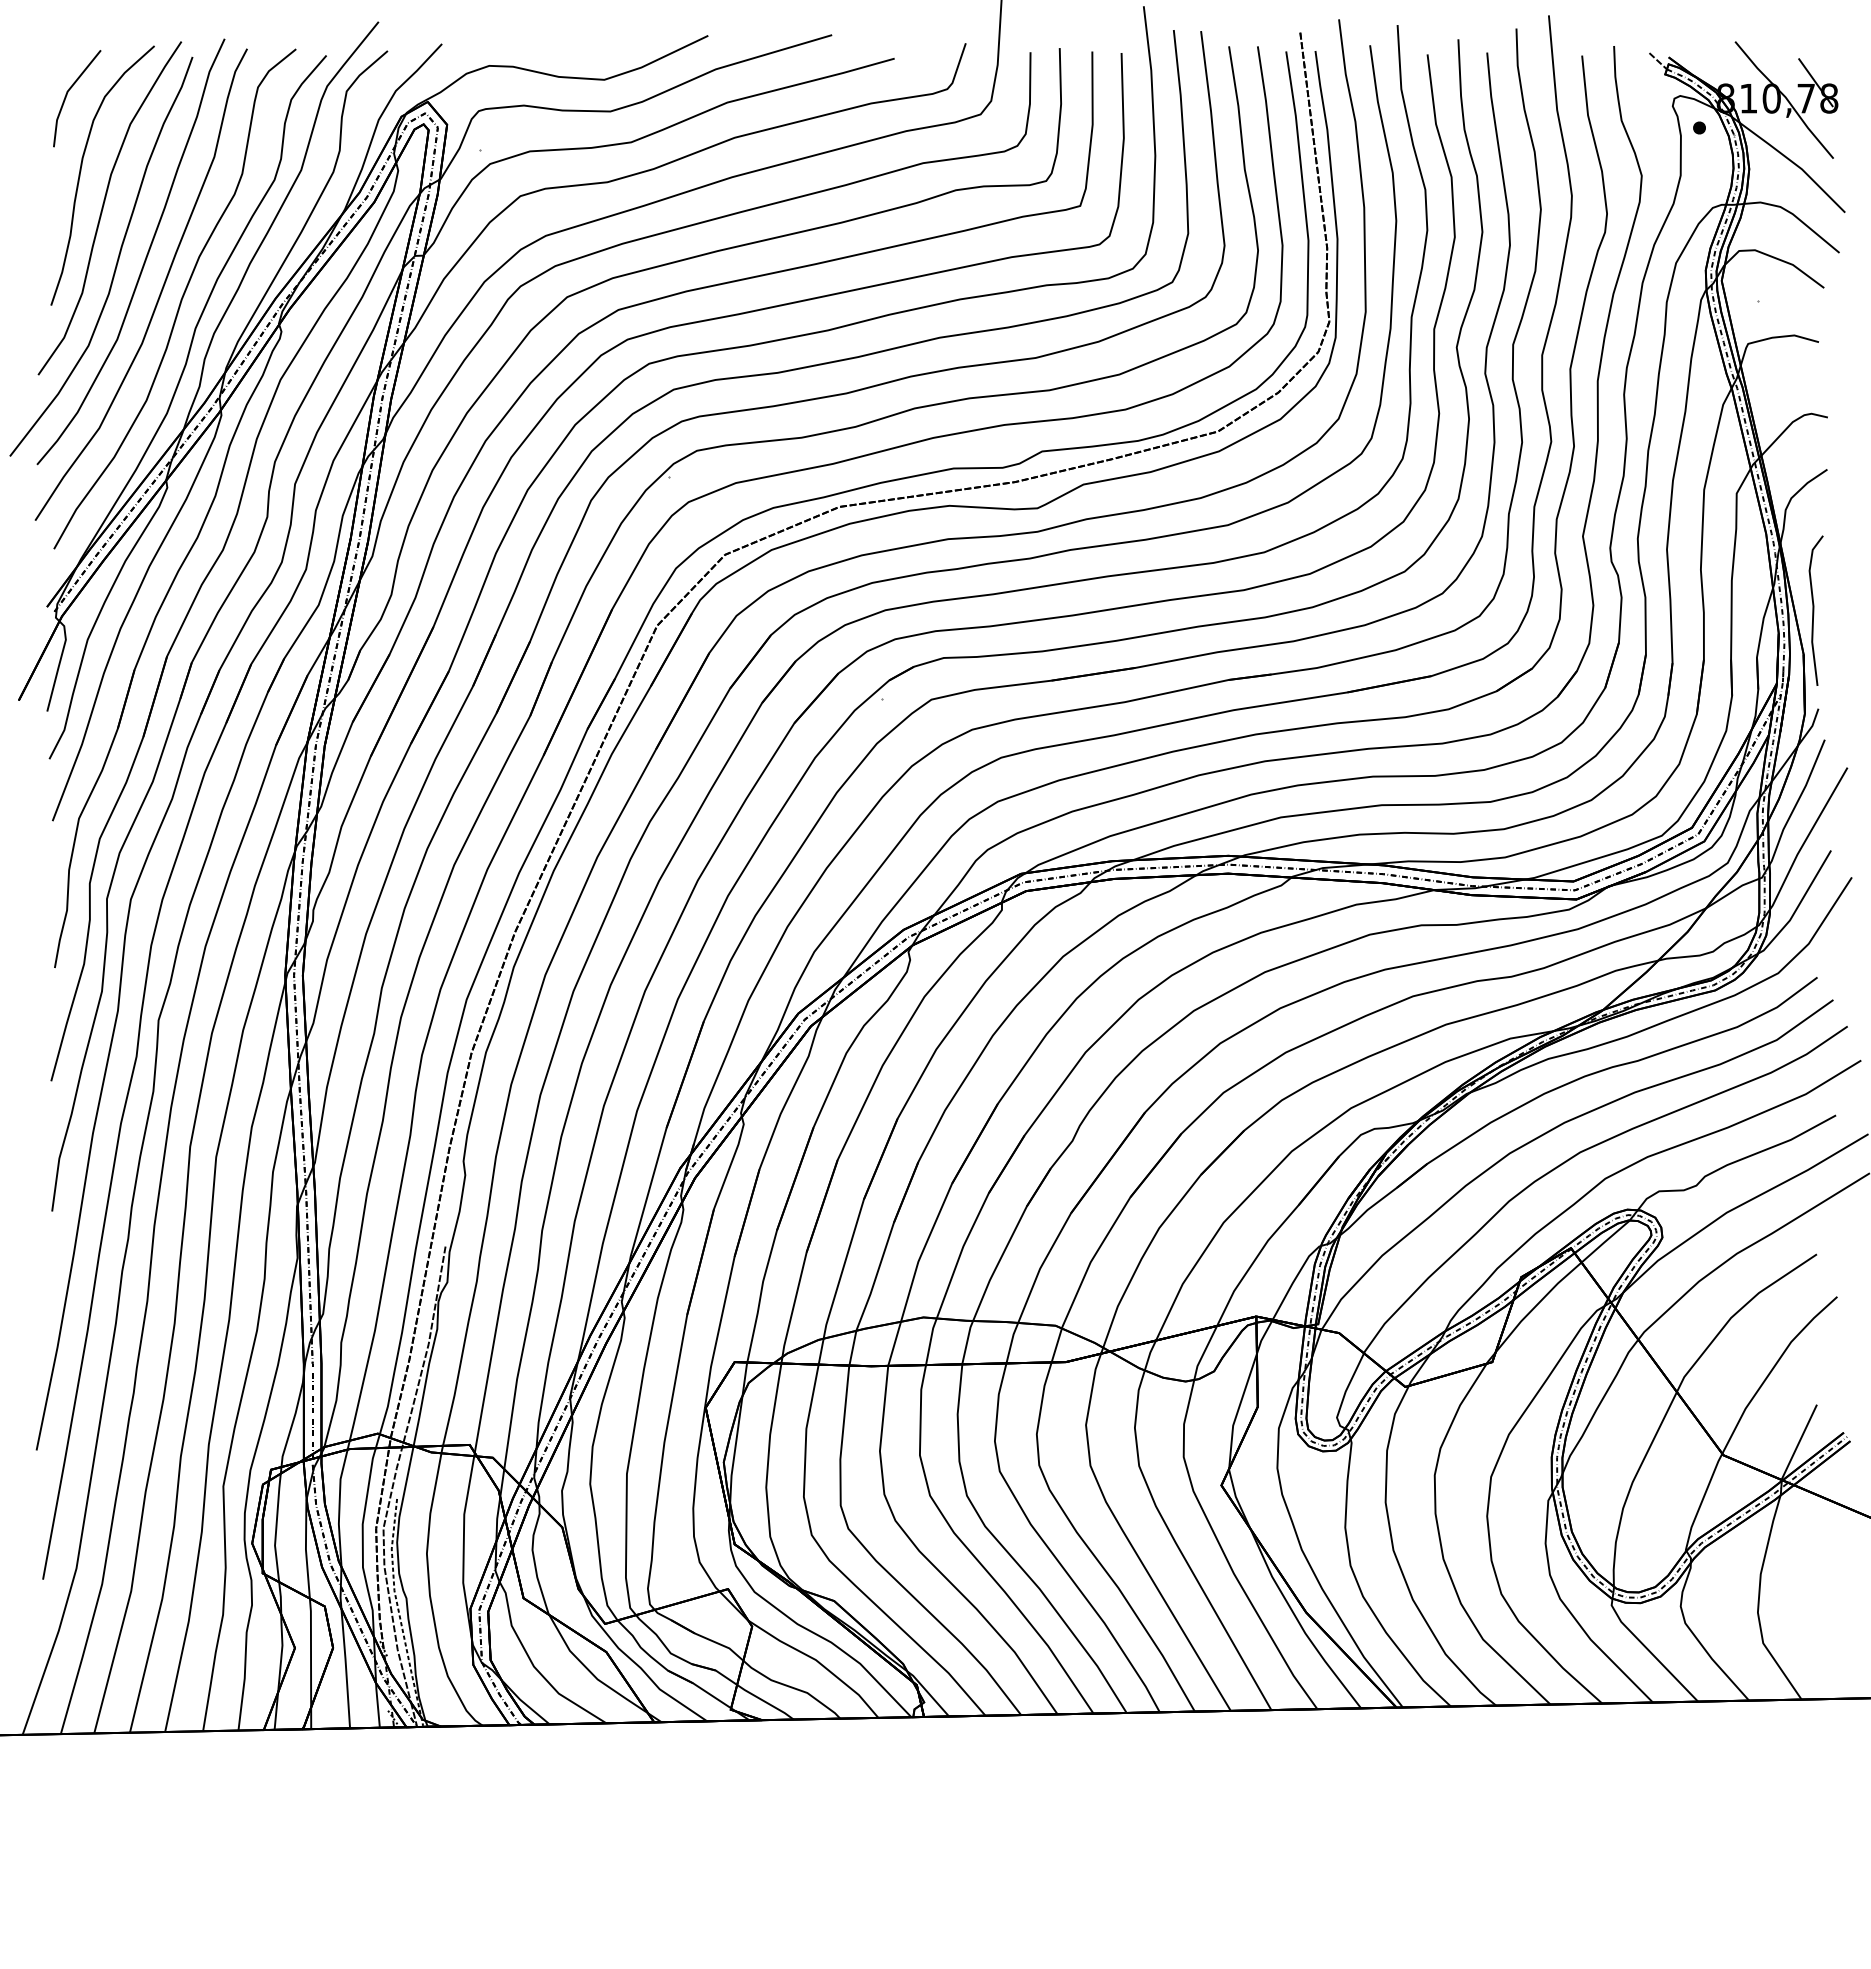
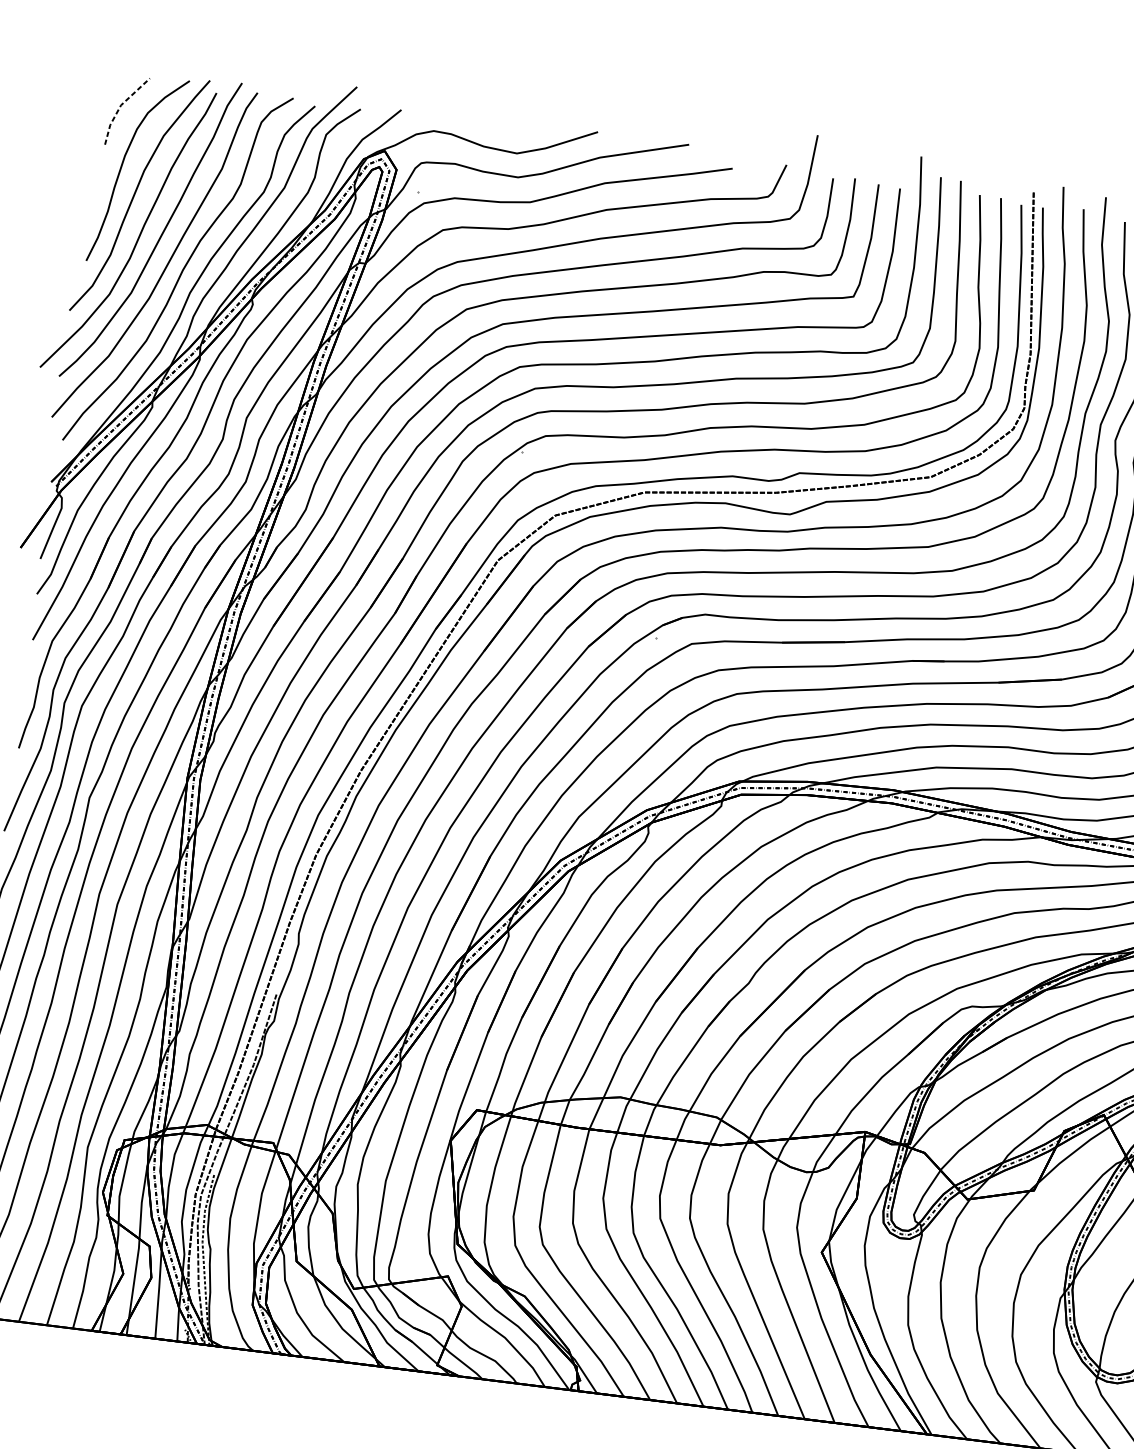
line: (66, 93) -> (120, 106), solid -> dashed

